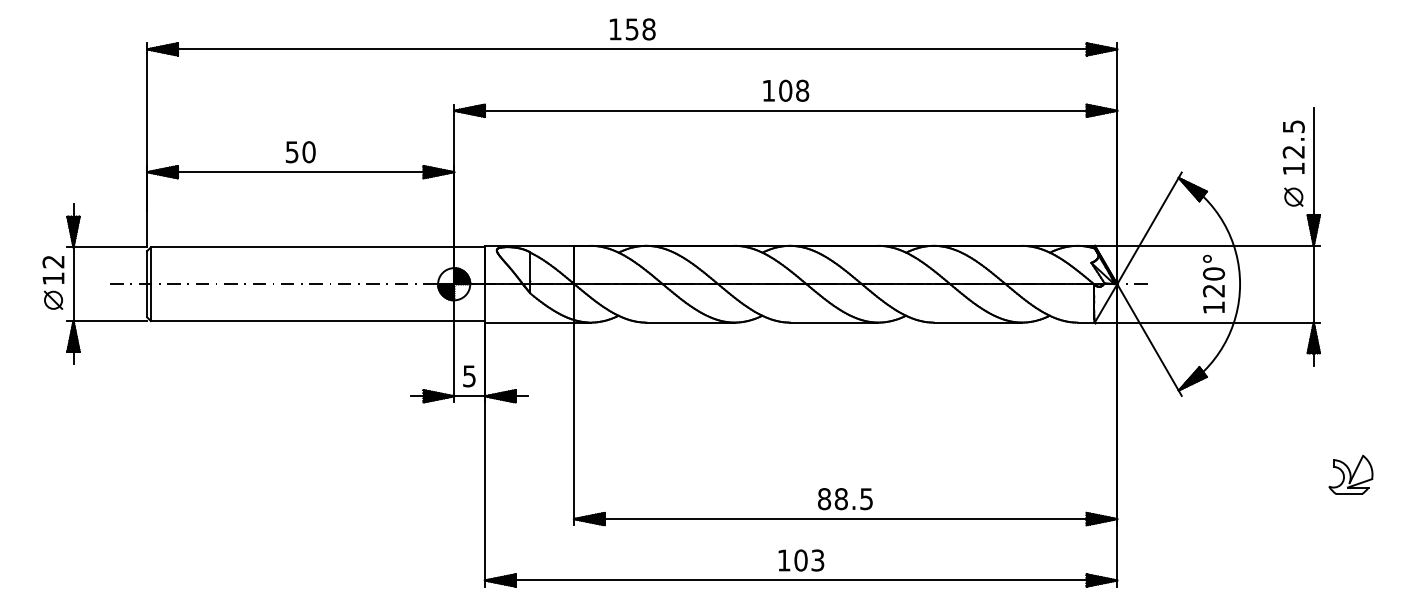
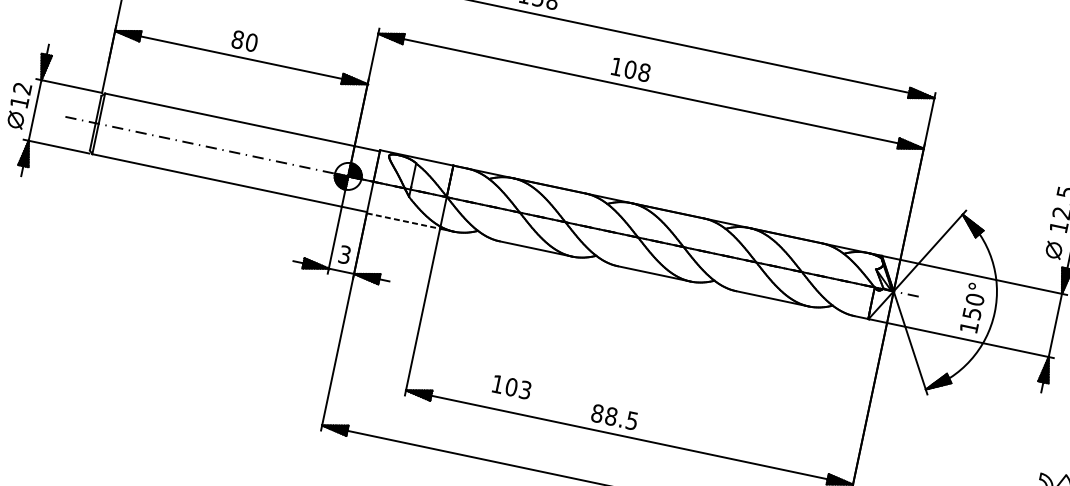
text: (786, 90) -> (631, 69), moved
text: (291, 152) -> (237, 39), 50 -> 80
text: (1213, 290) -> (971, 313), 120° -> 150°
line: (529, 322) -> (403, 220), solid -> dashed
text: (469, 375) -> (345, 254), 5 -> 3
text: (845, 499) -> (614, 417), moved
text: (801, 560) -> (511, 387), moved

